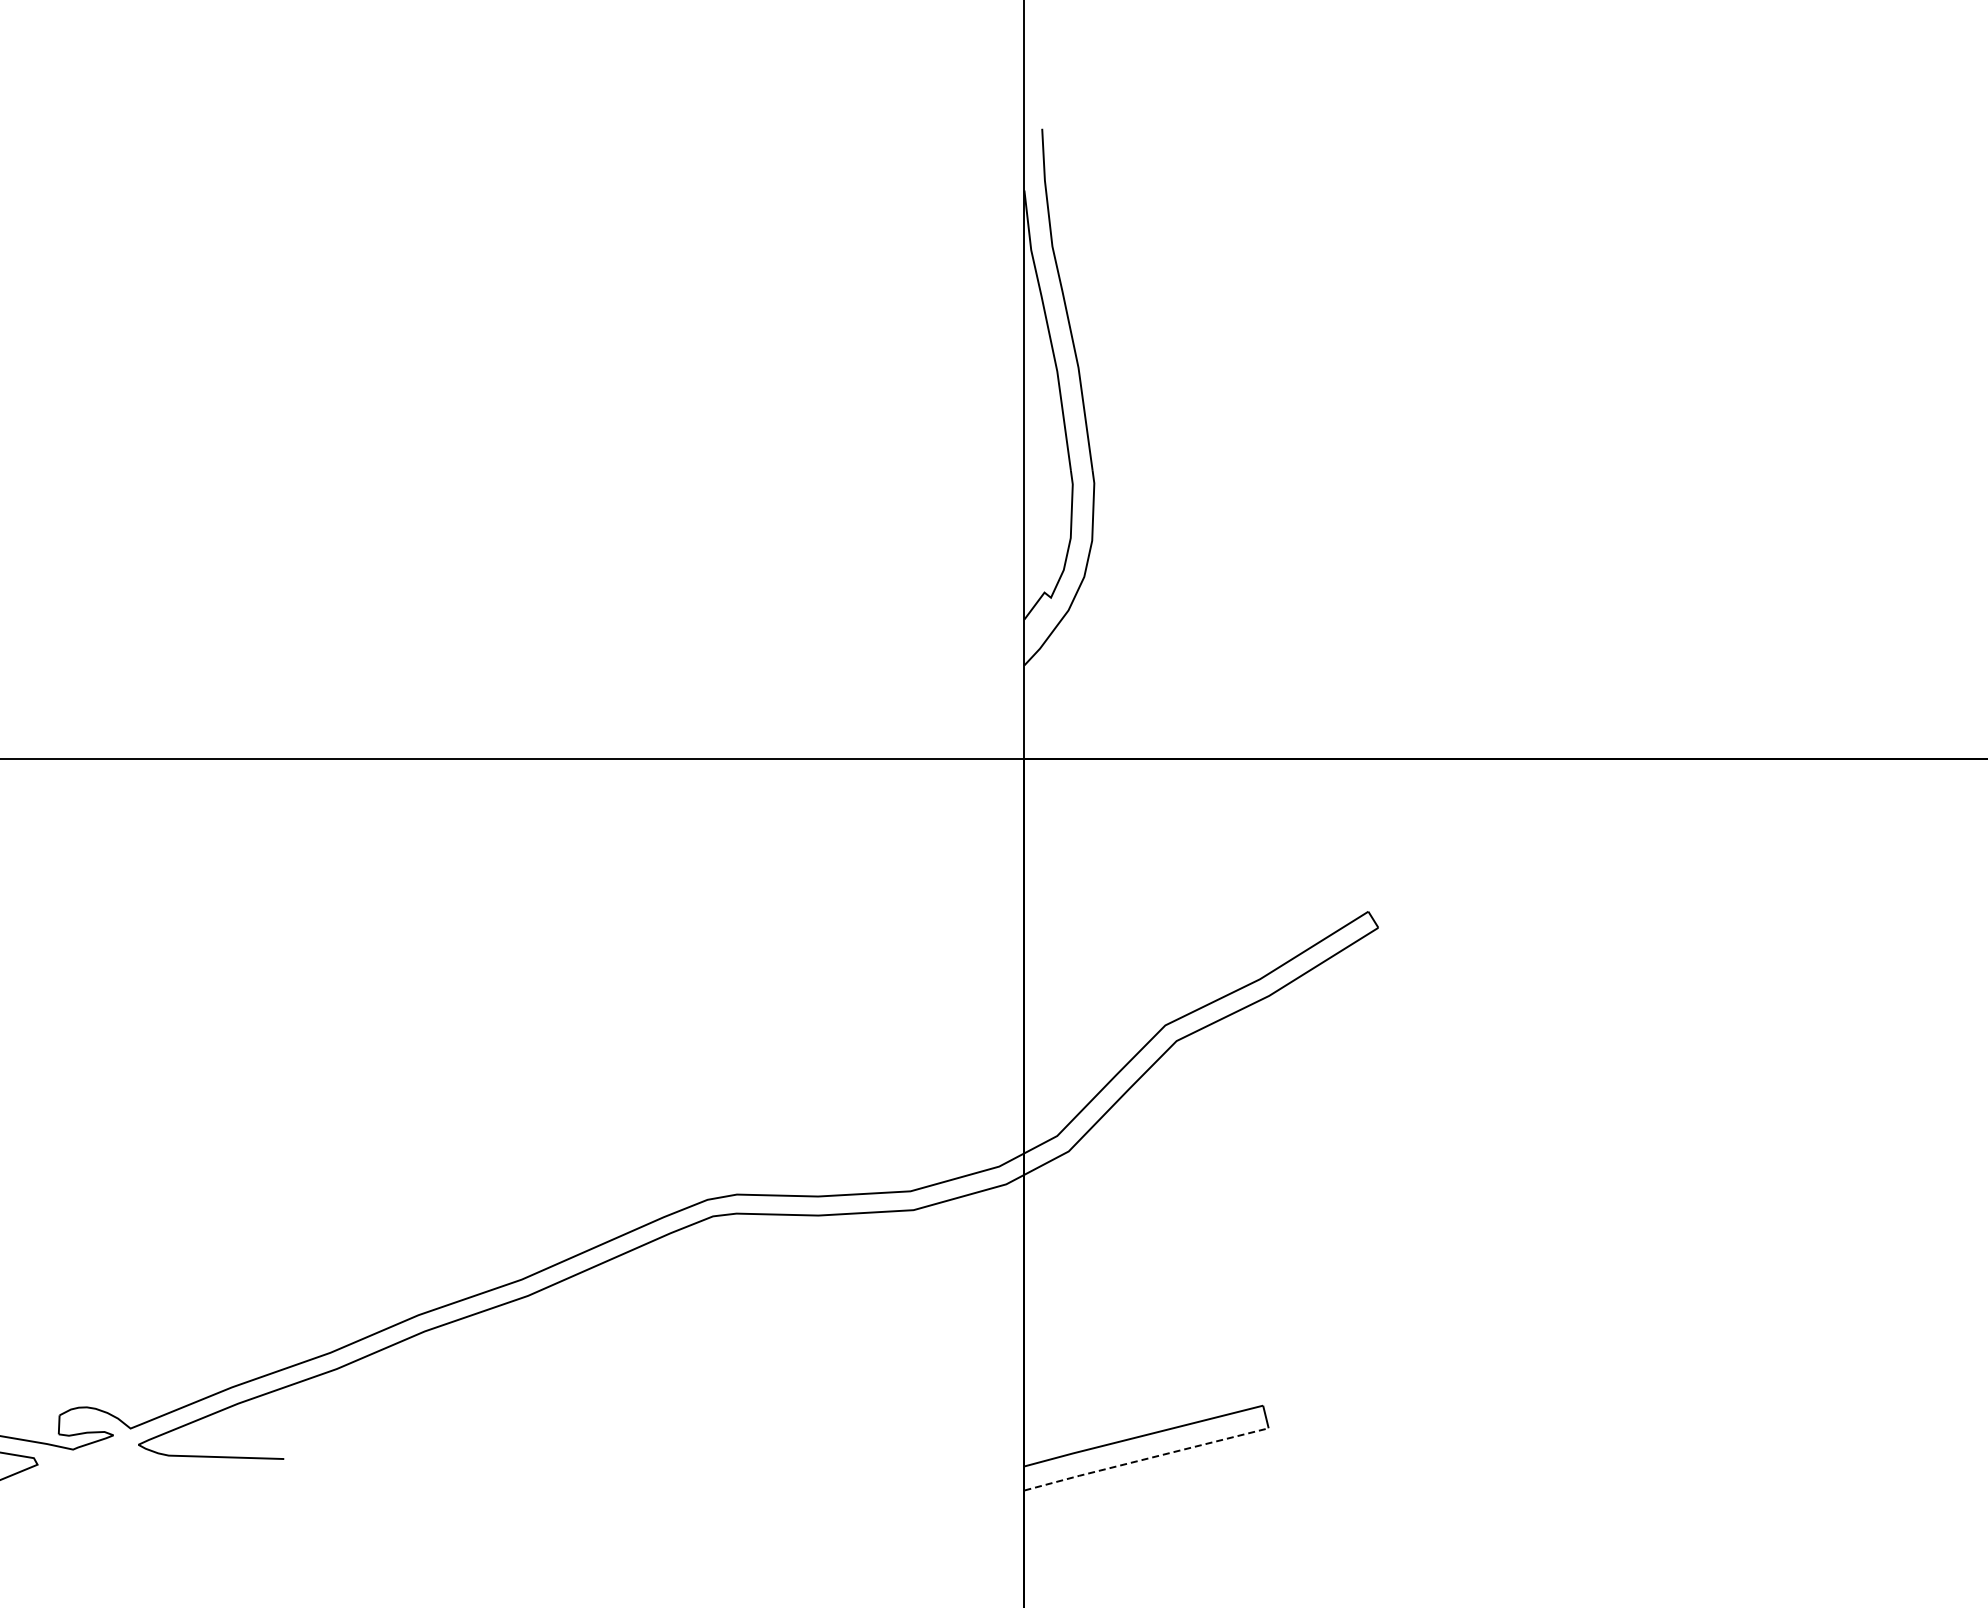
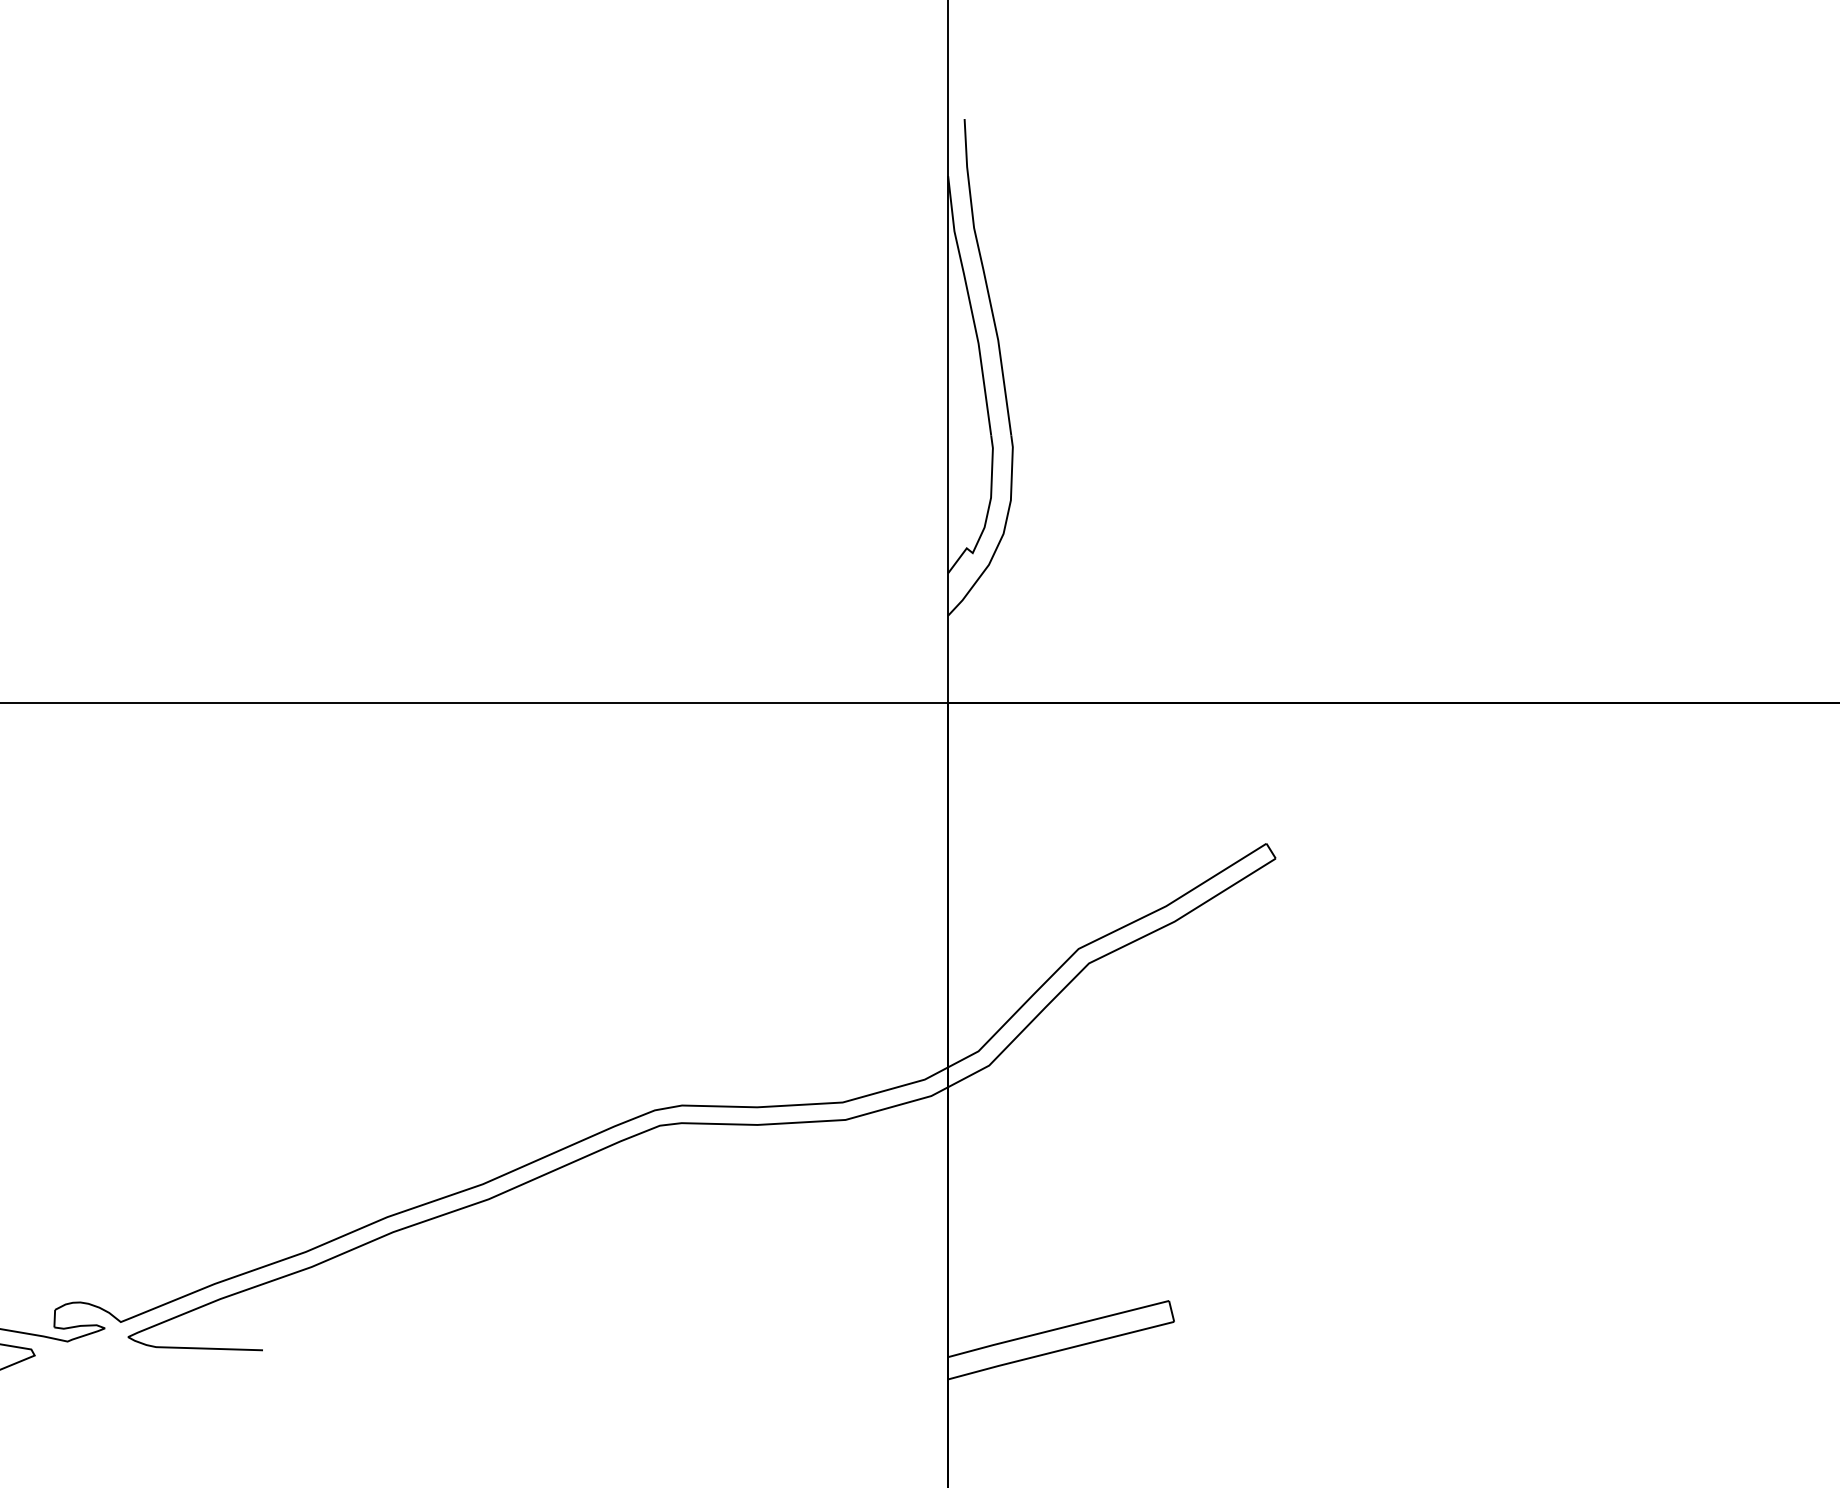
line: (1146, 1458) -> (1061, 1349), dashed -> solid

